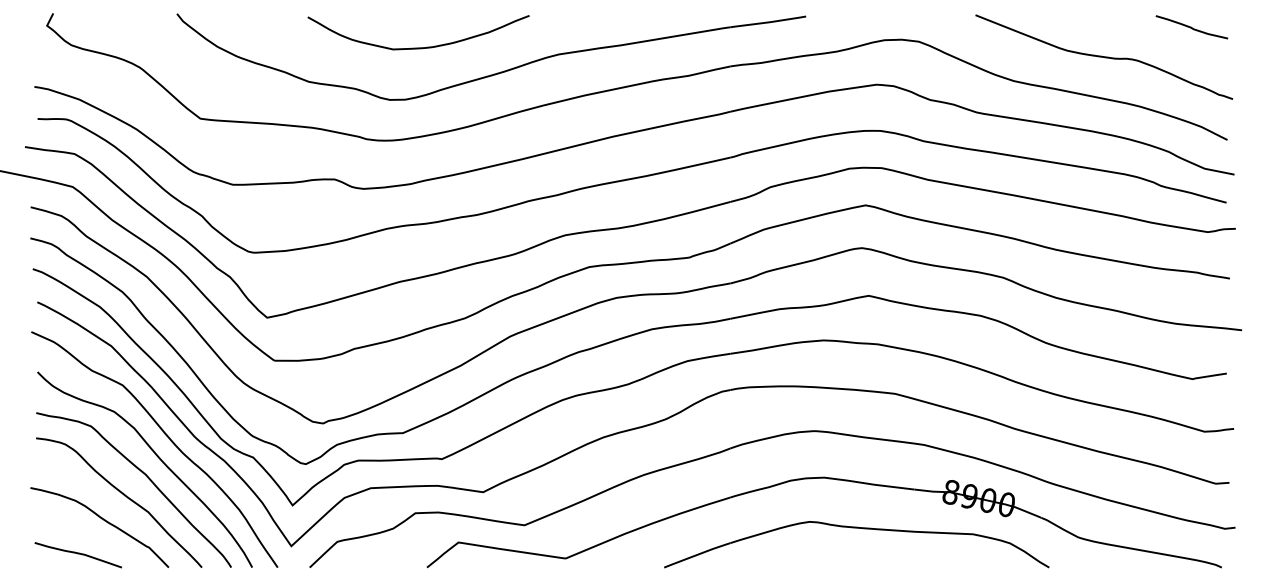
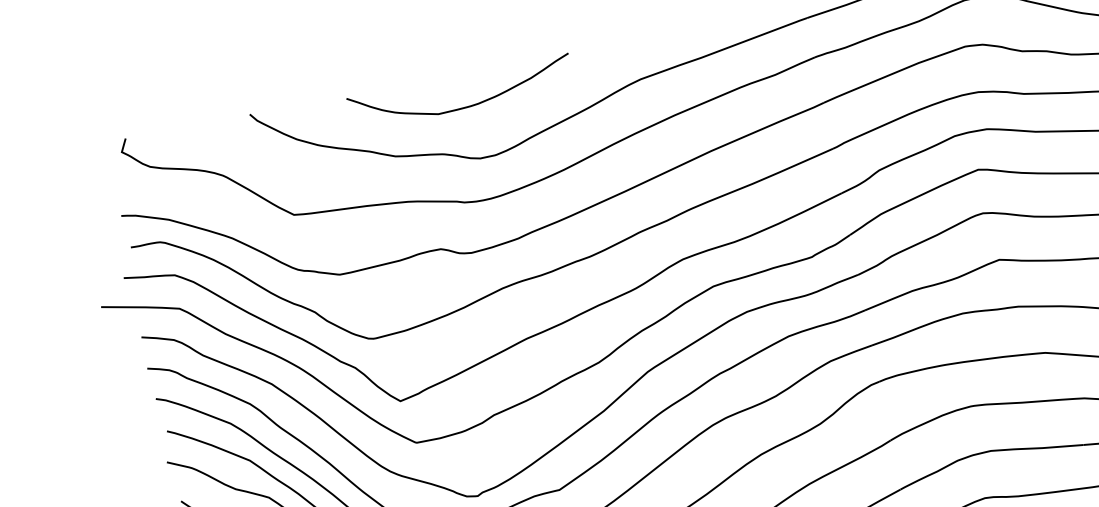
curve: (418, 47) -> (463, 107), moved

